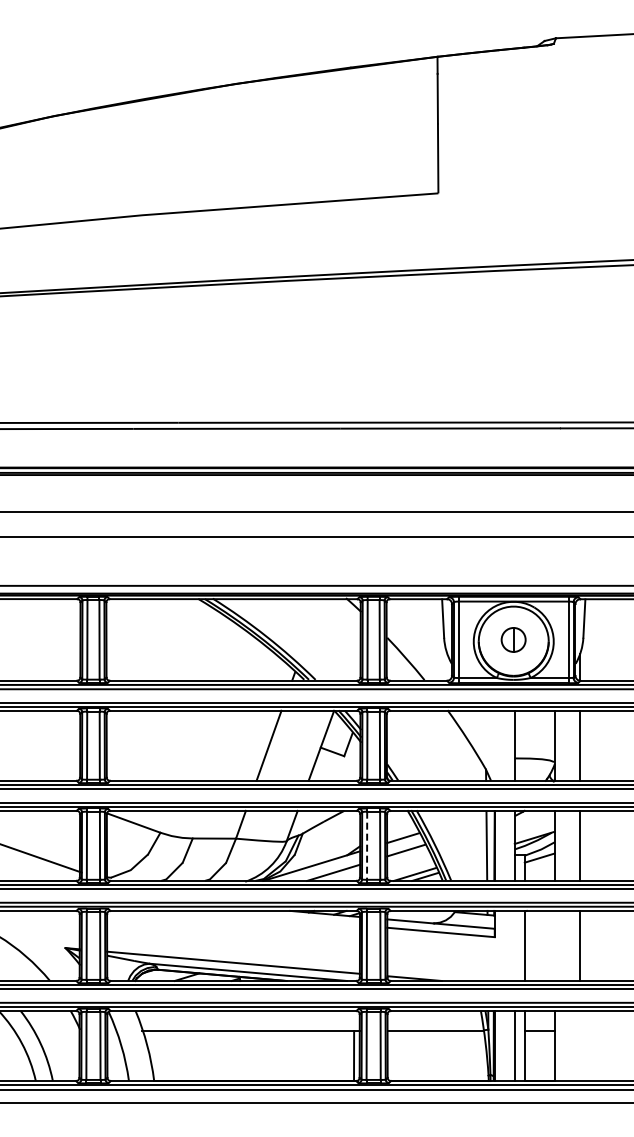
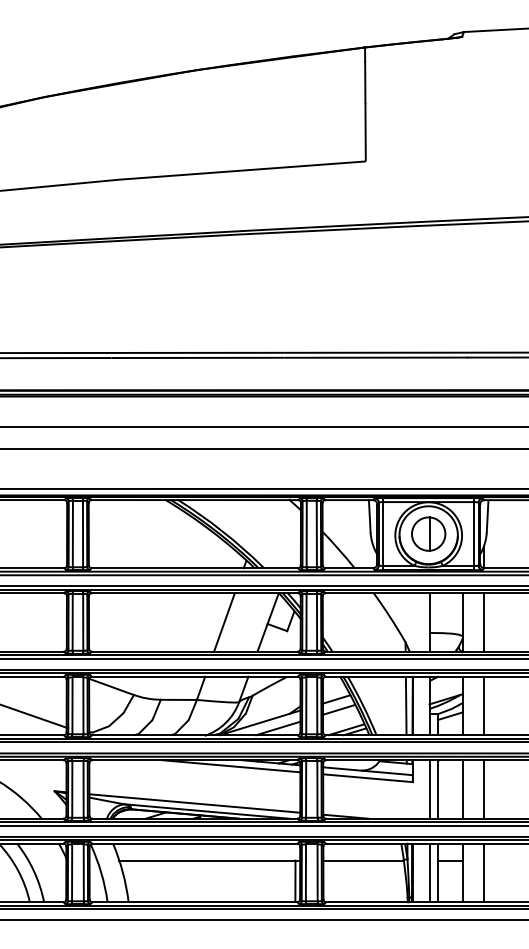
part: (513, 639) -> (428, 533), size x1.67
line: (367, 846) -> (306, 706), dashed -> solid
line: (277, 917) -> (231, 765), added
line: (514, 945) -> (429, 789), added
line: (554, 945) -> (462, 789), added
line: (579, 1045) -> (483, 872), added

